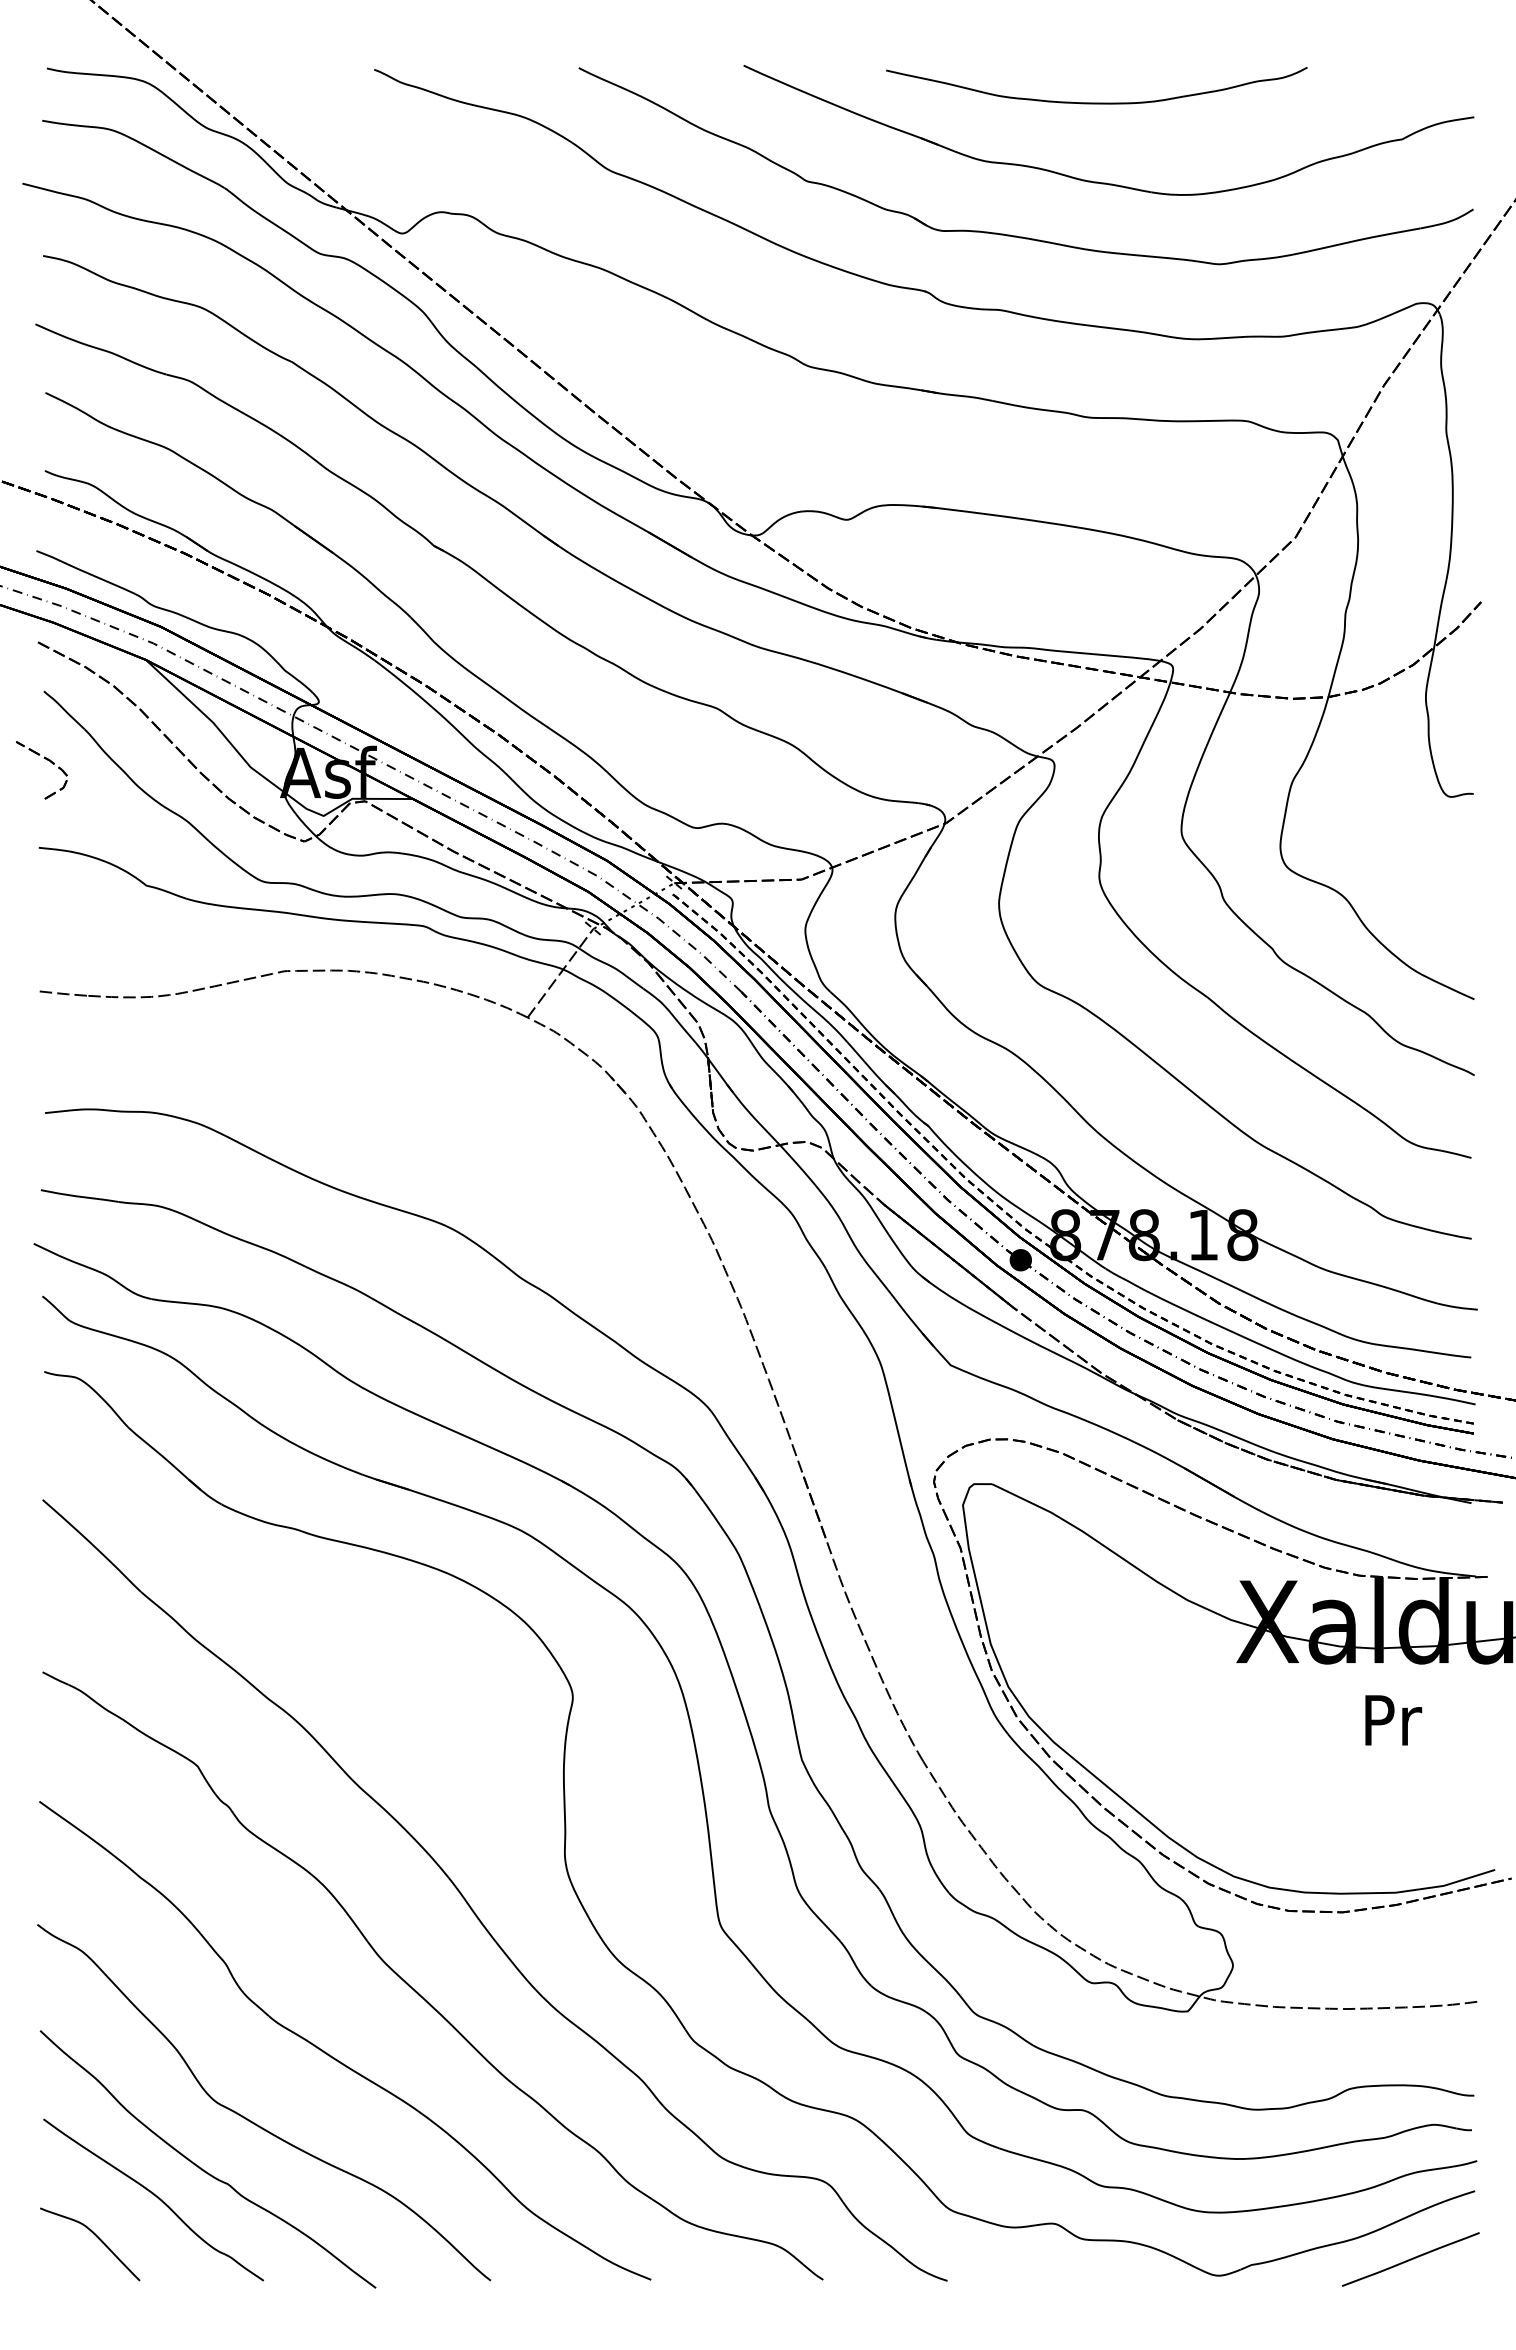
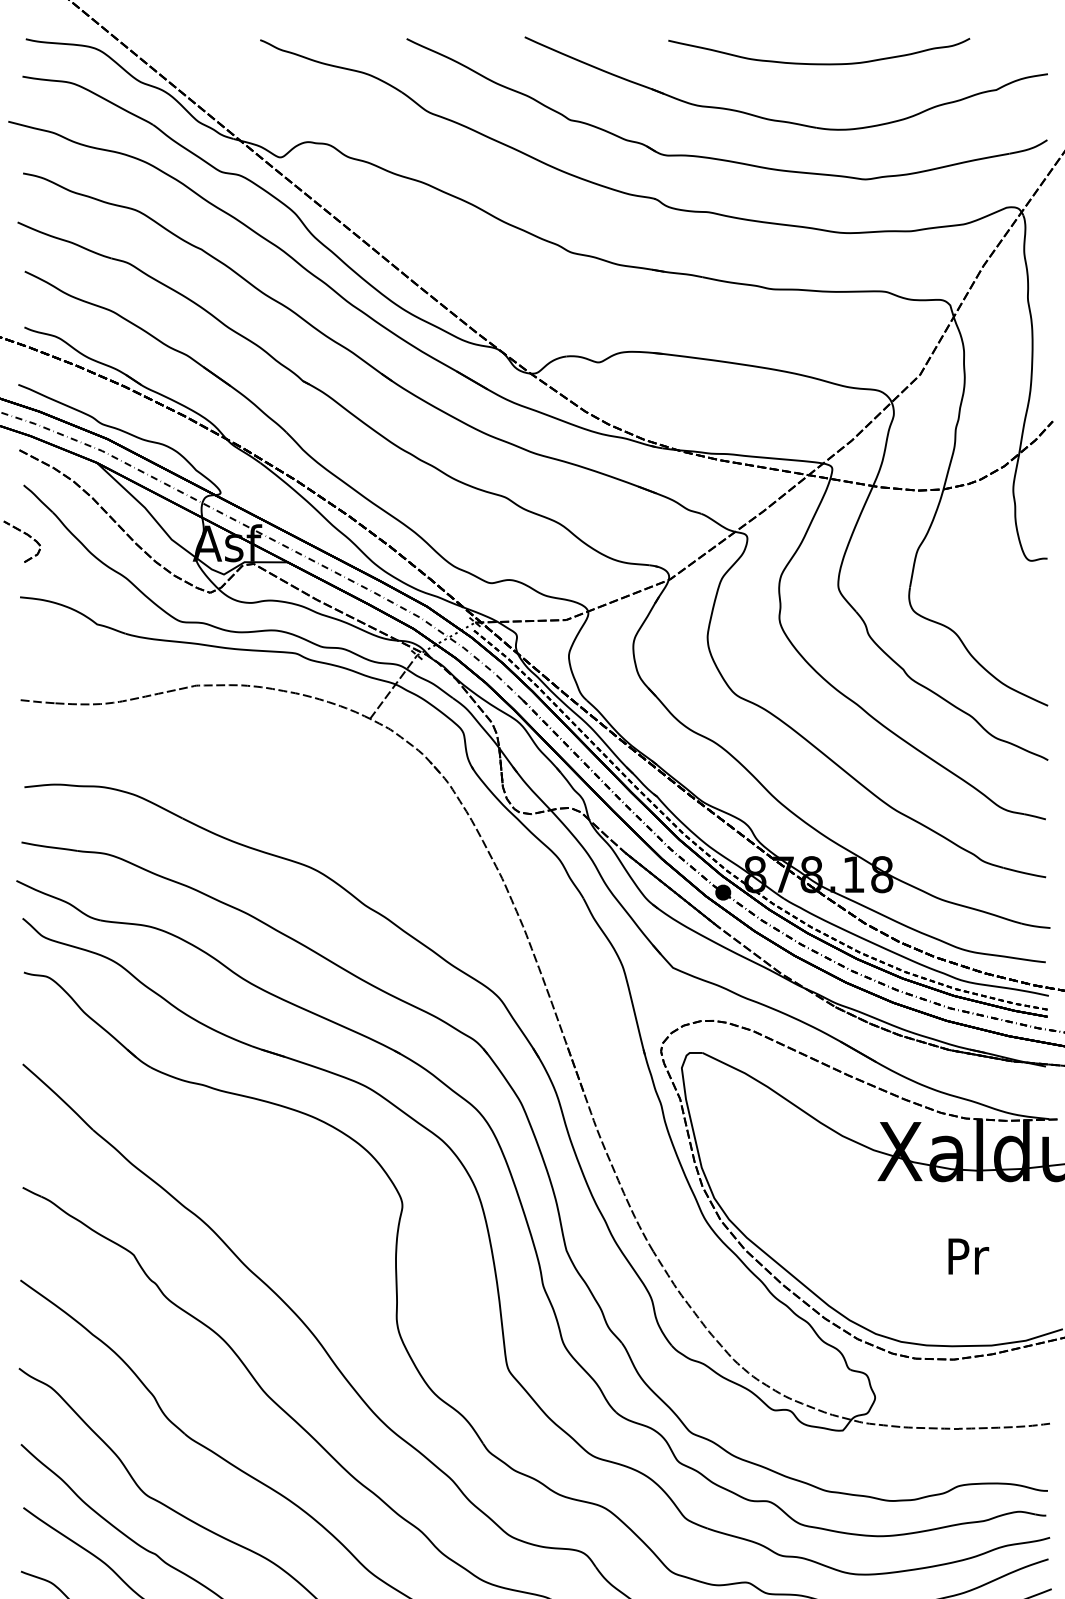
curve: (1096, 102) -> (818, 63), moved
text: (1393, 1720) -> (968, 1256), moved

